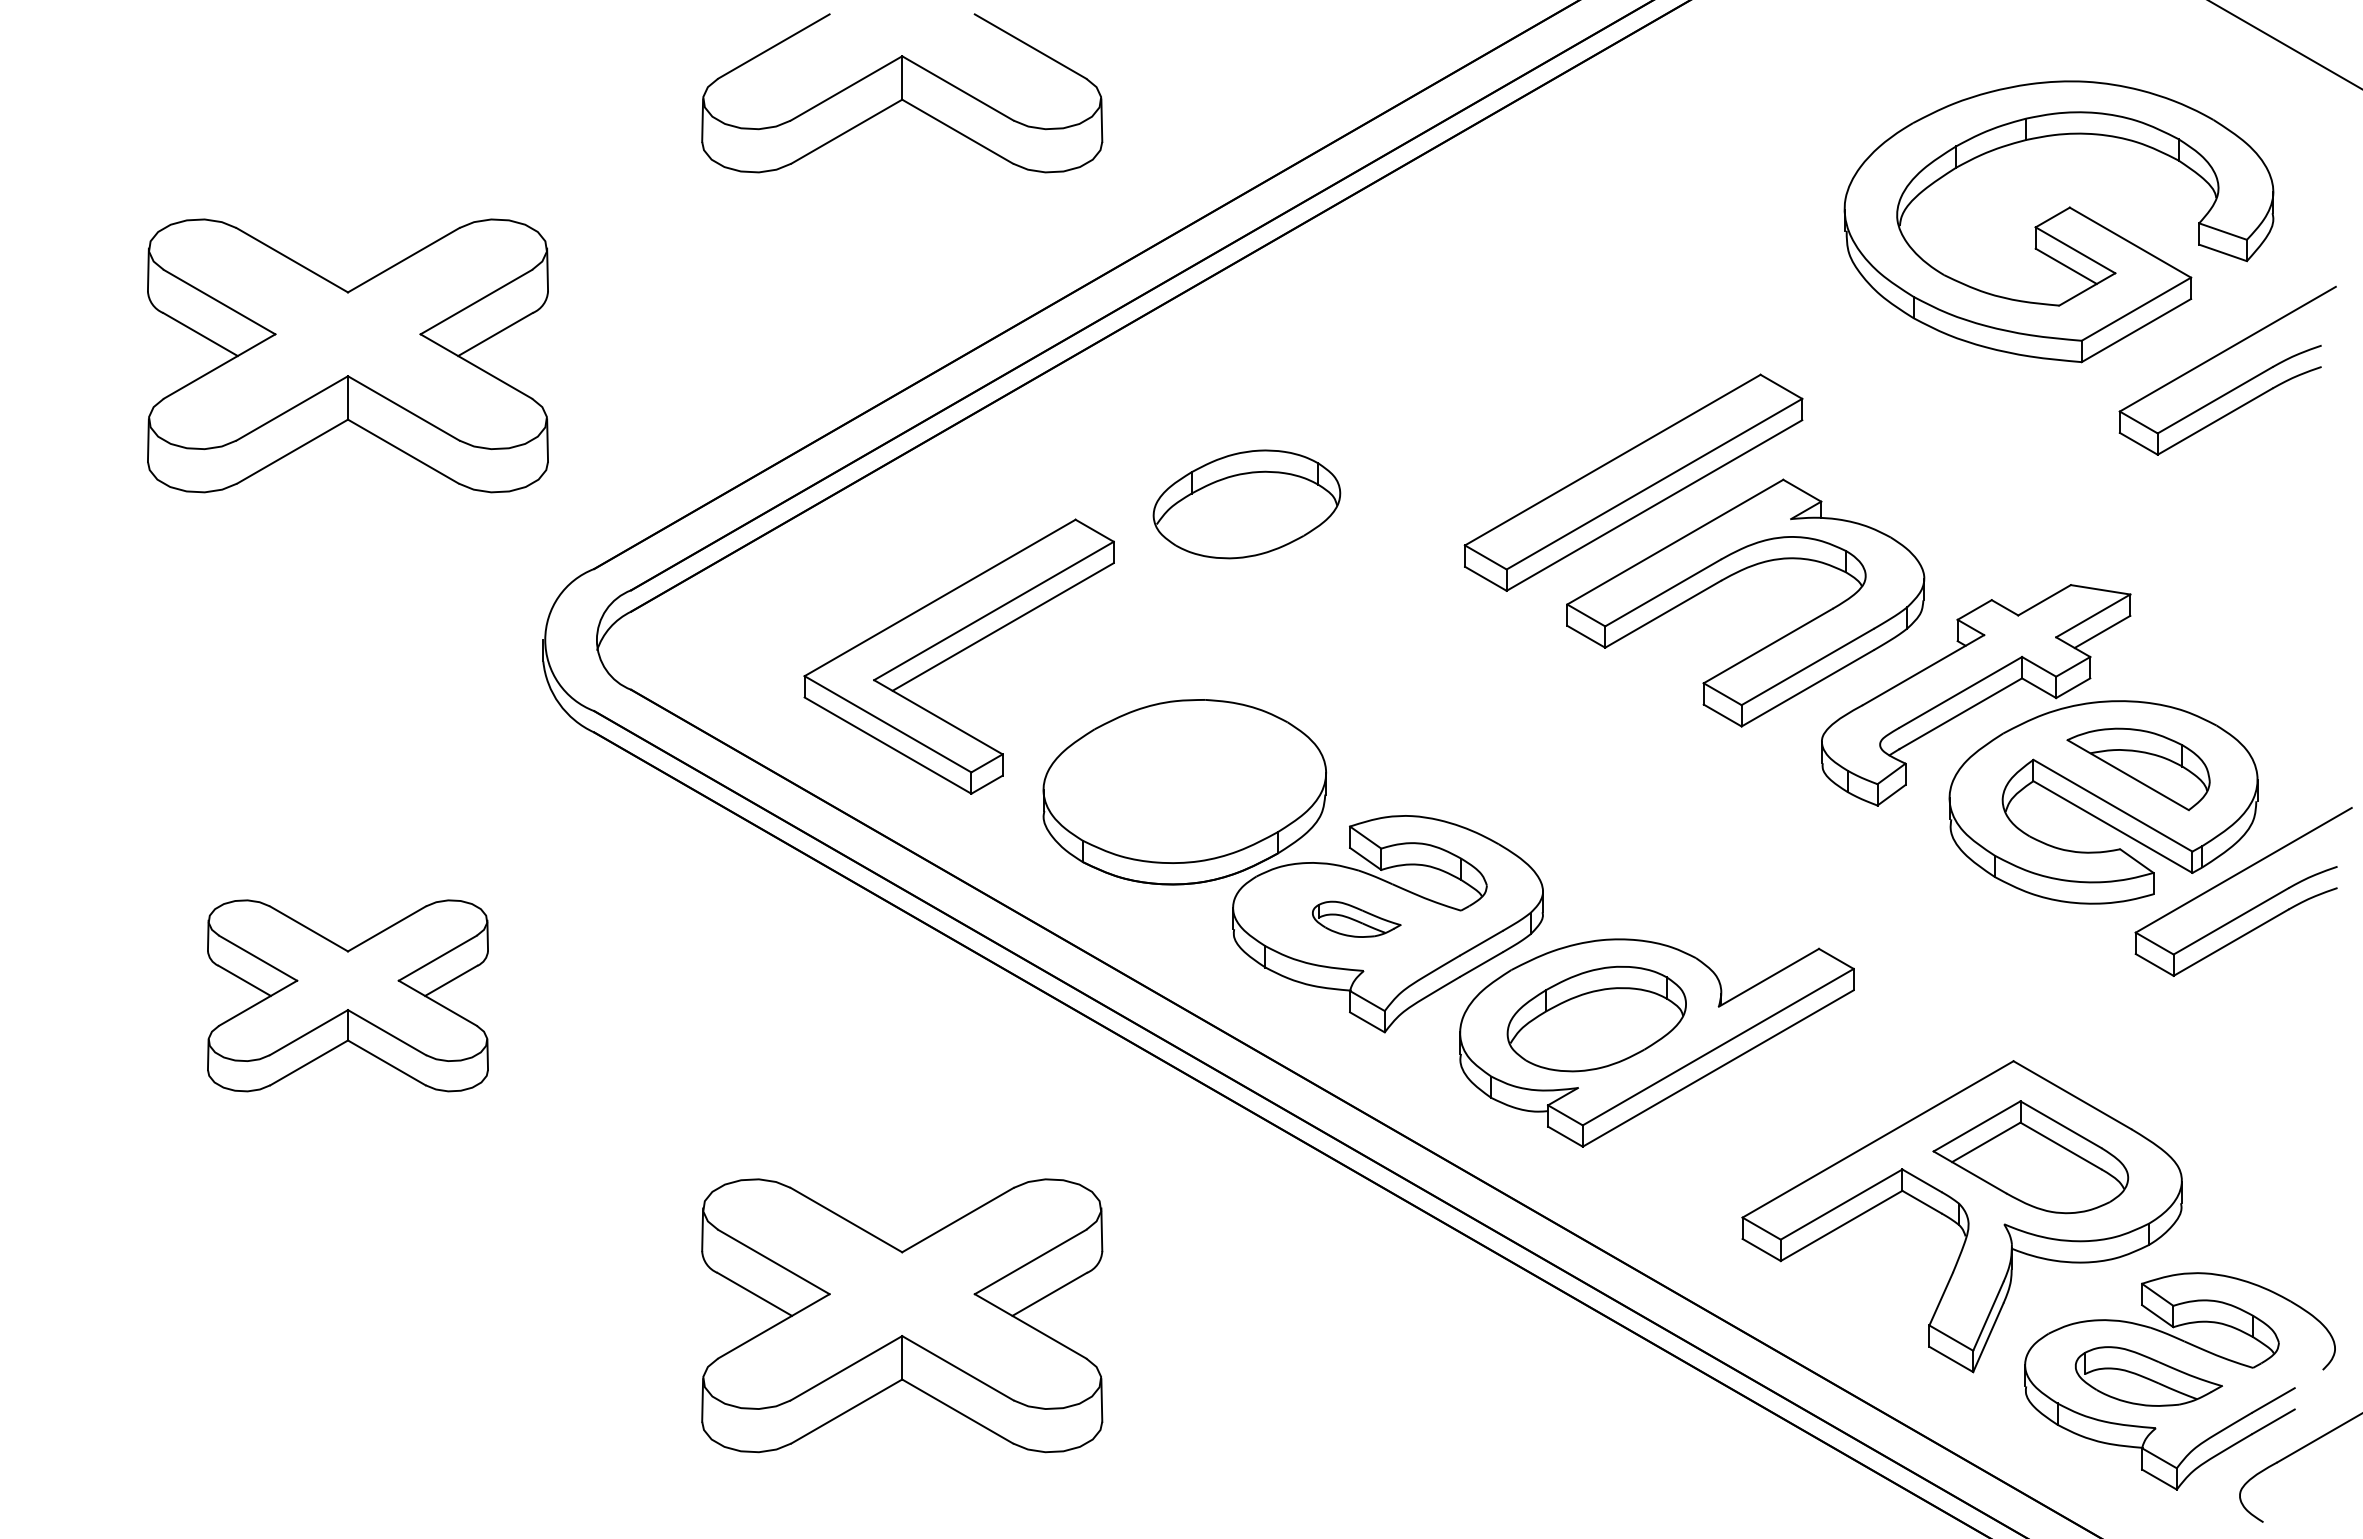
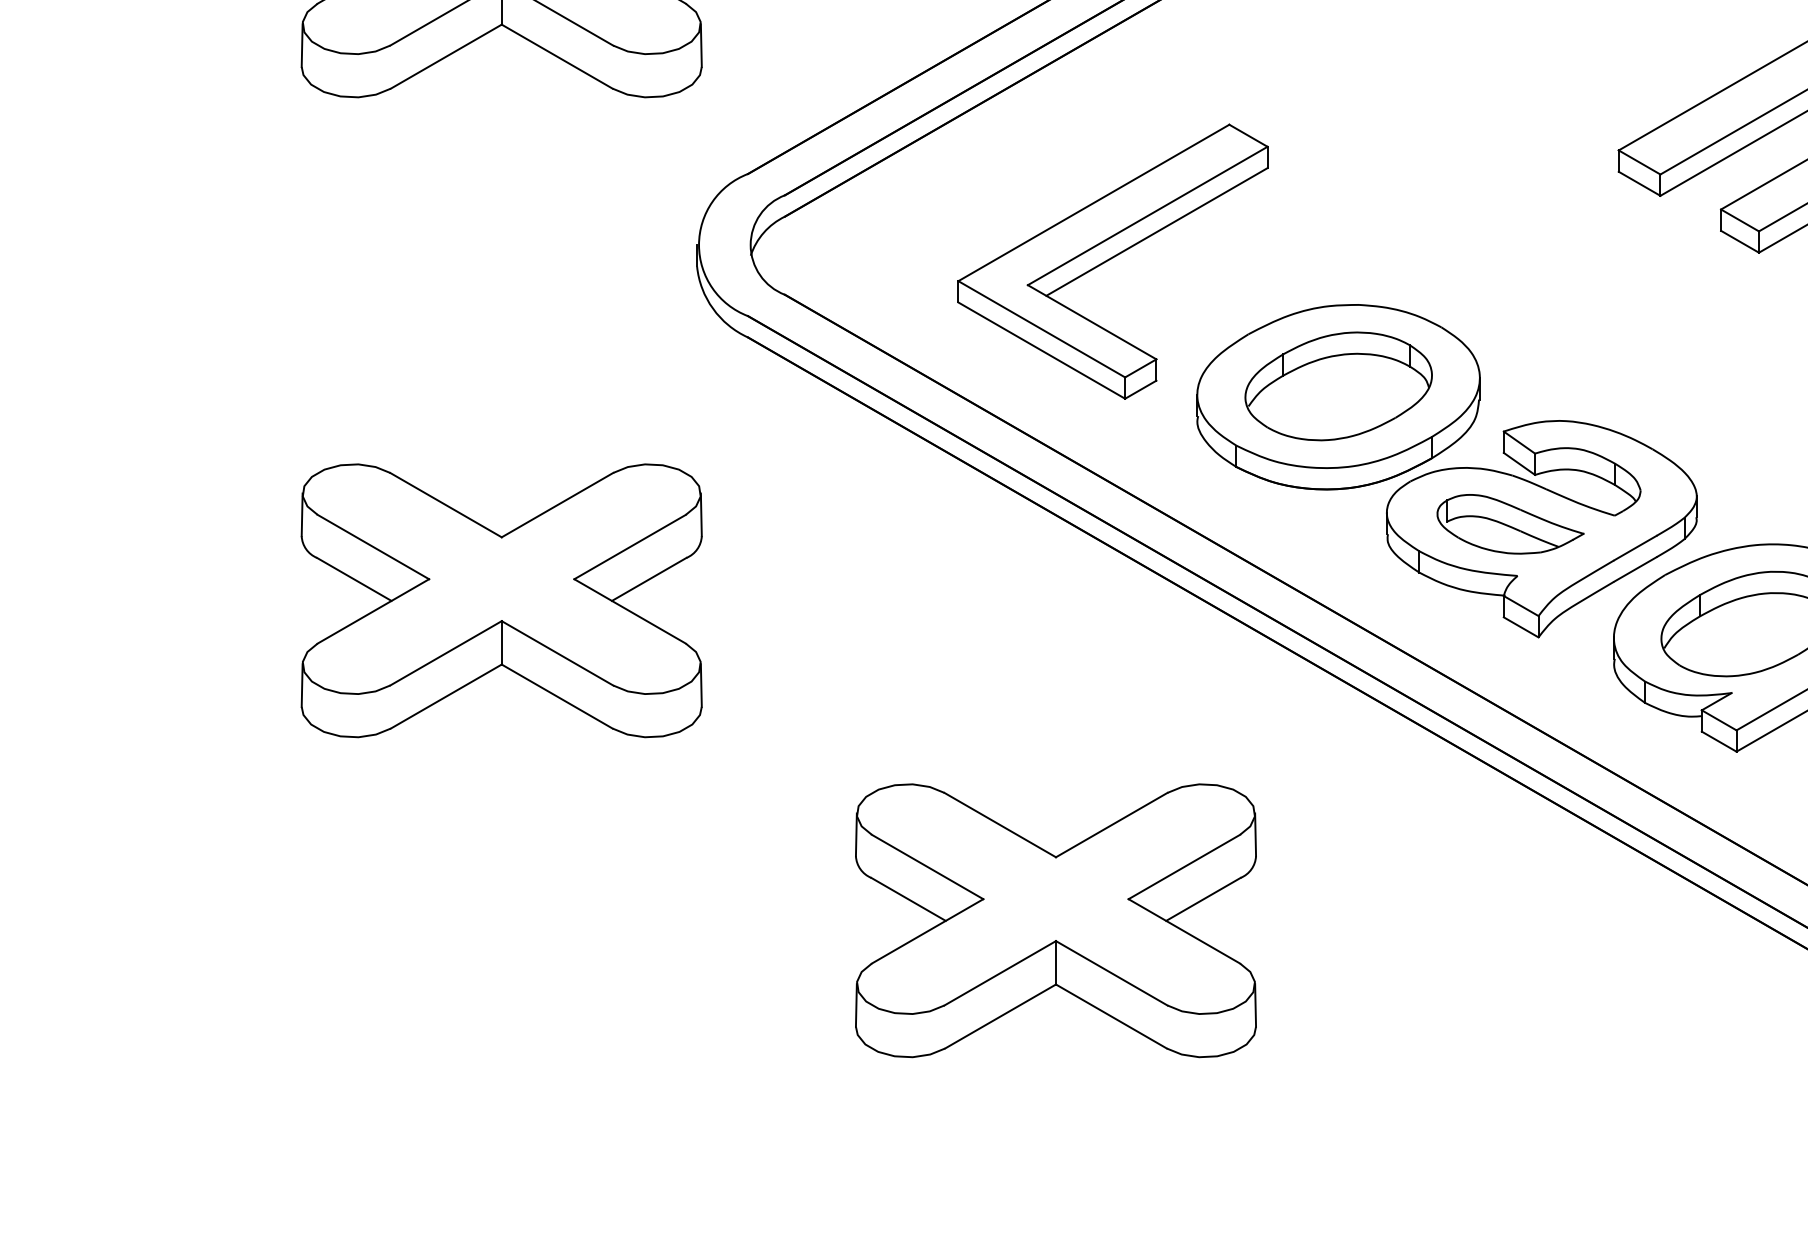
part: (1246, 504) -> (1338, 386), moved
part: (1356, 919) -> (1510, 524), size x1.67
part: (347, 995) -> (501, 600), size x1.43

